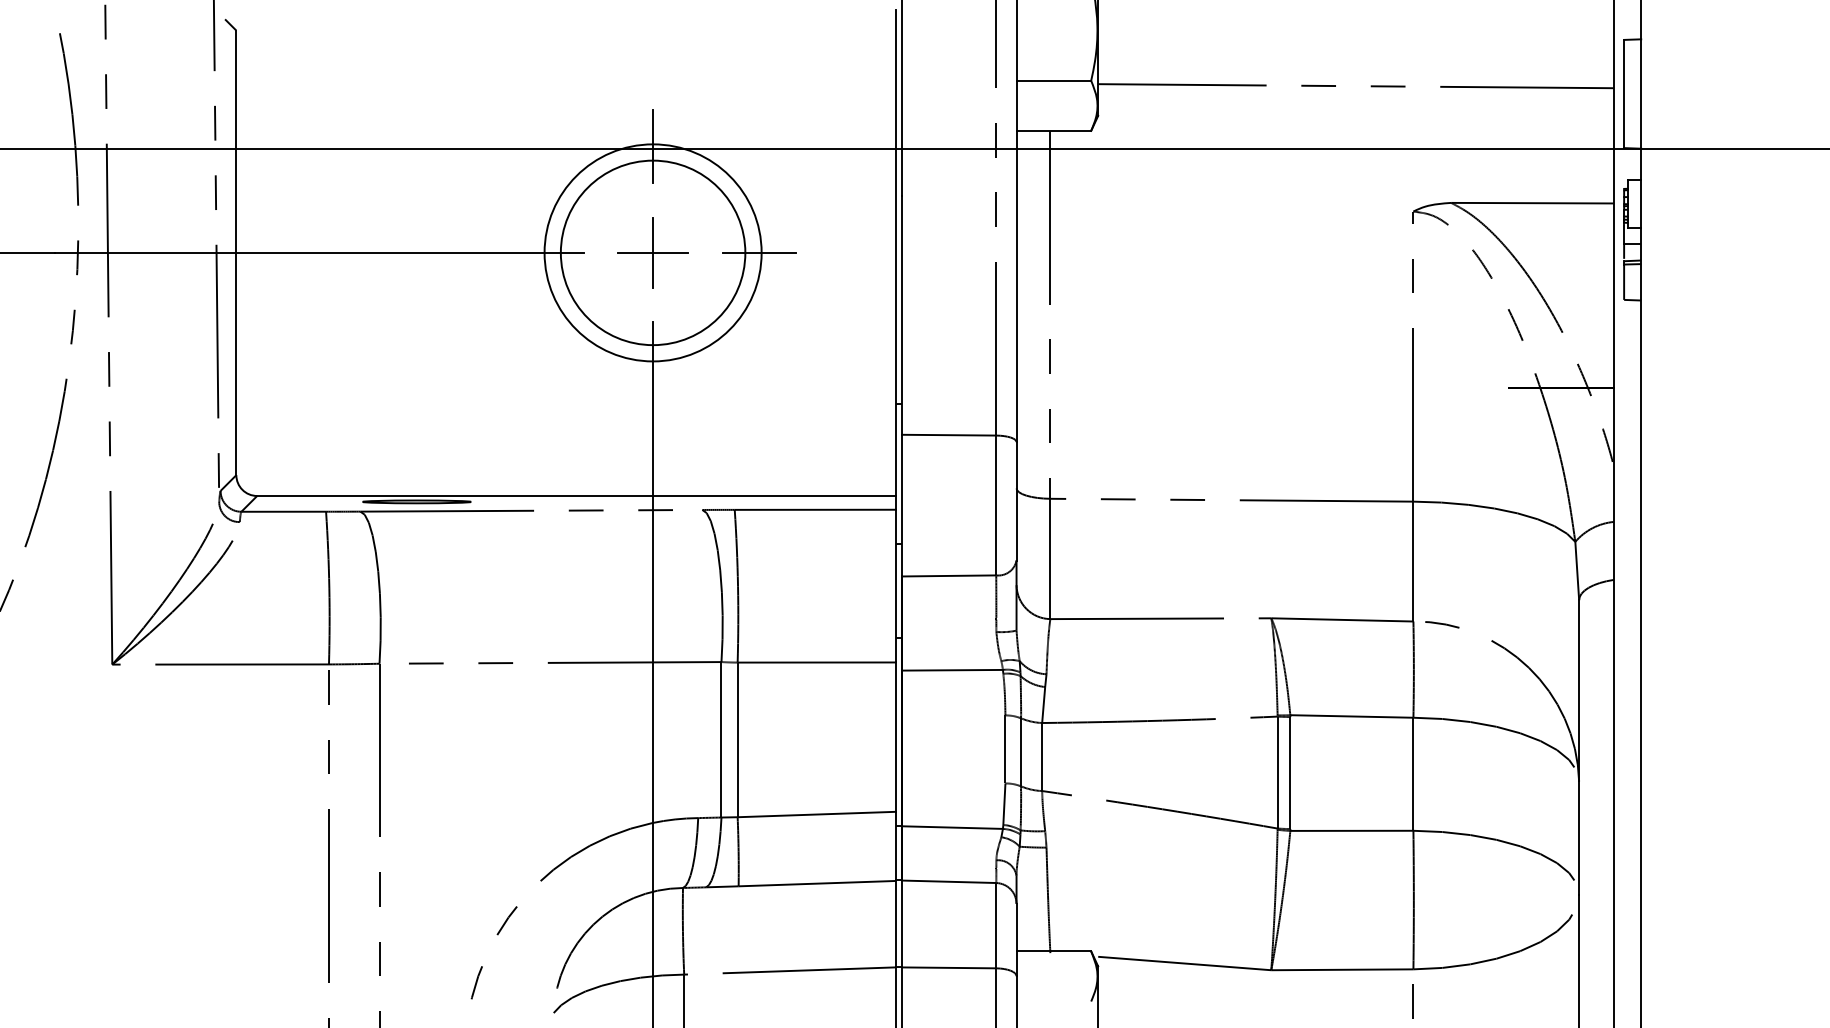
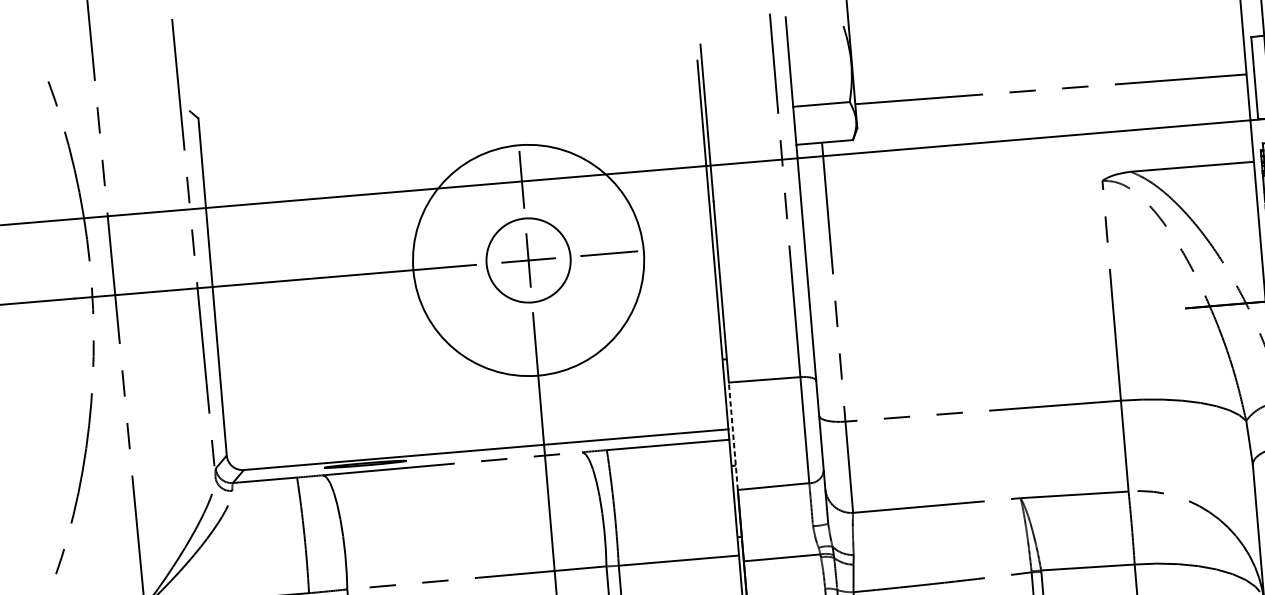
circle: (652, 252) -> (528, 260), size x0.6
circle: (652, 252) -> (528, 260), size x1.4
line: (901, 505) -> (733, 436), solid -> dashed

